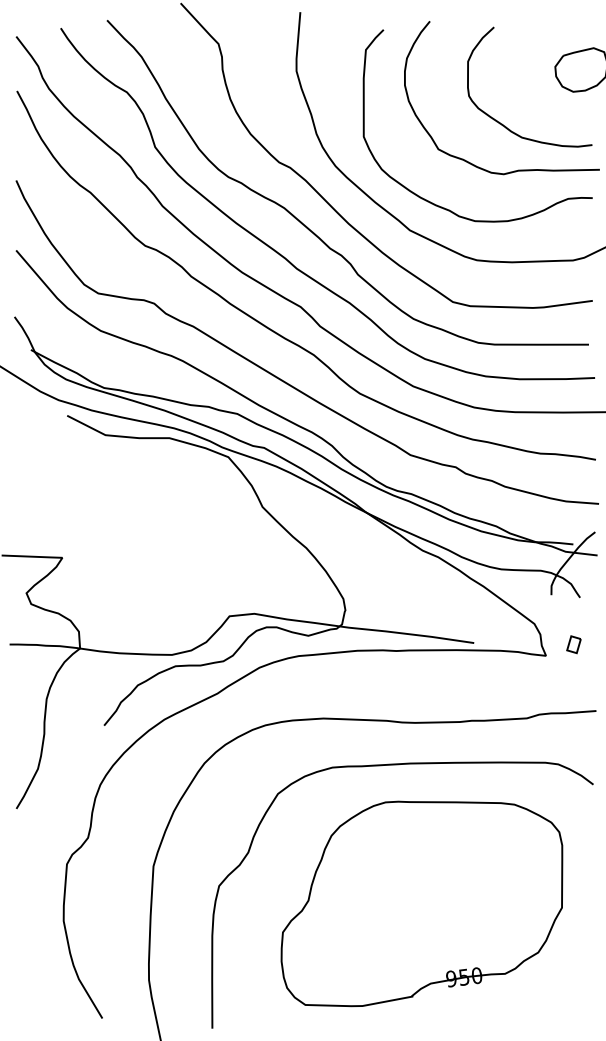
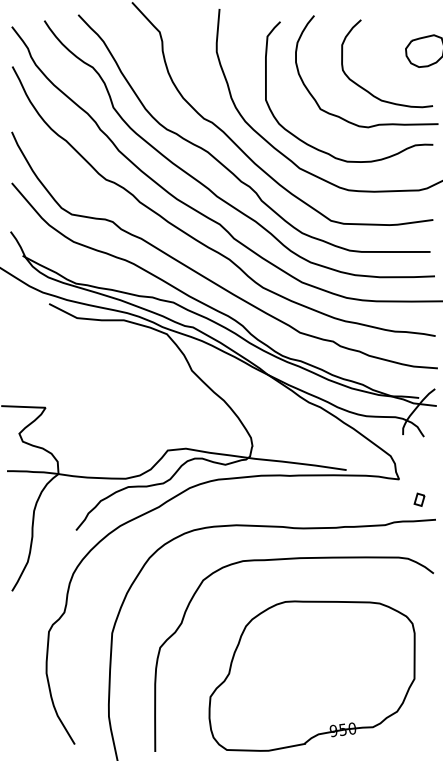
part: (573, 644) -> (419, 499), moved
part: (421, 903) -> (311, 675), moved

